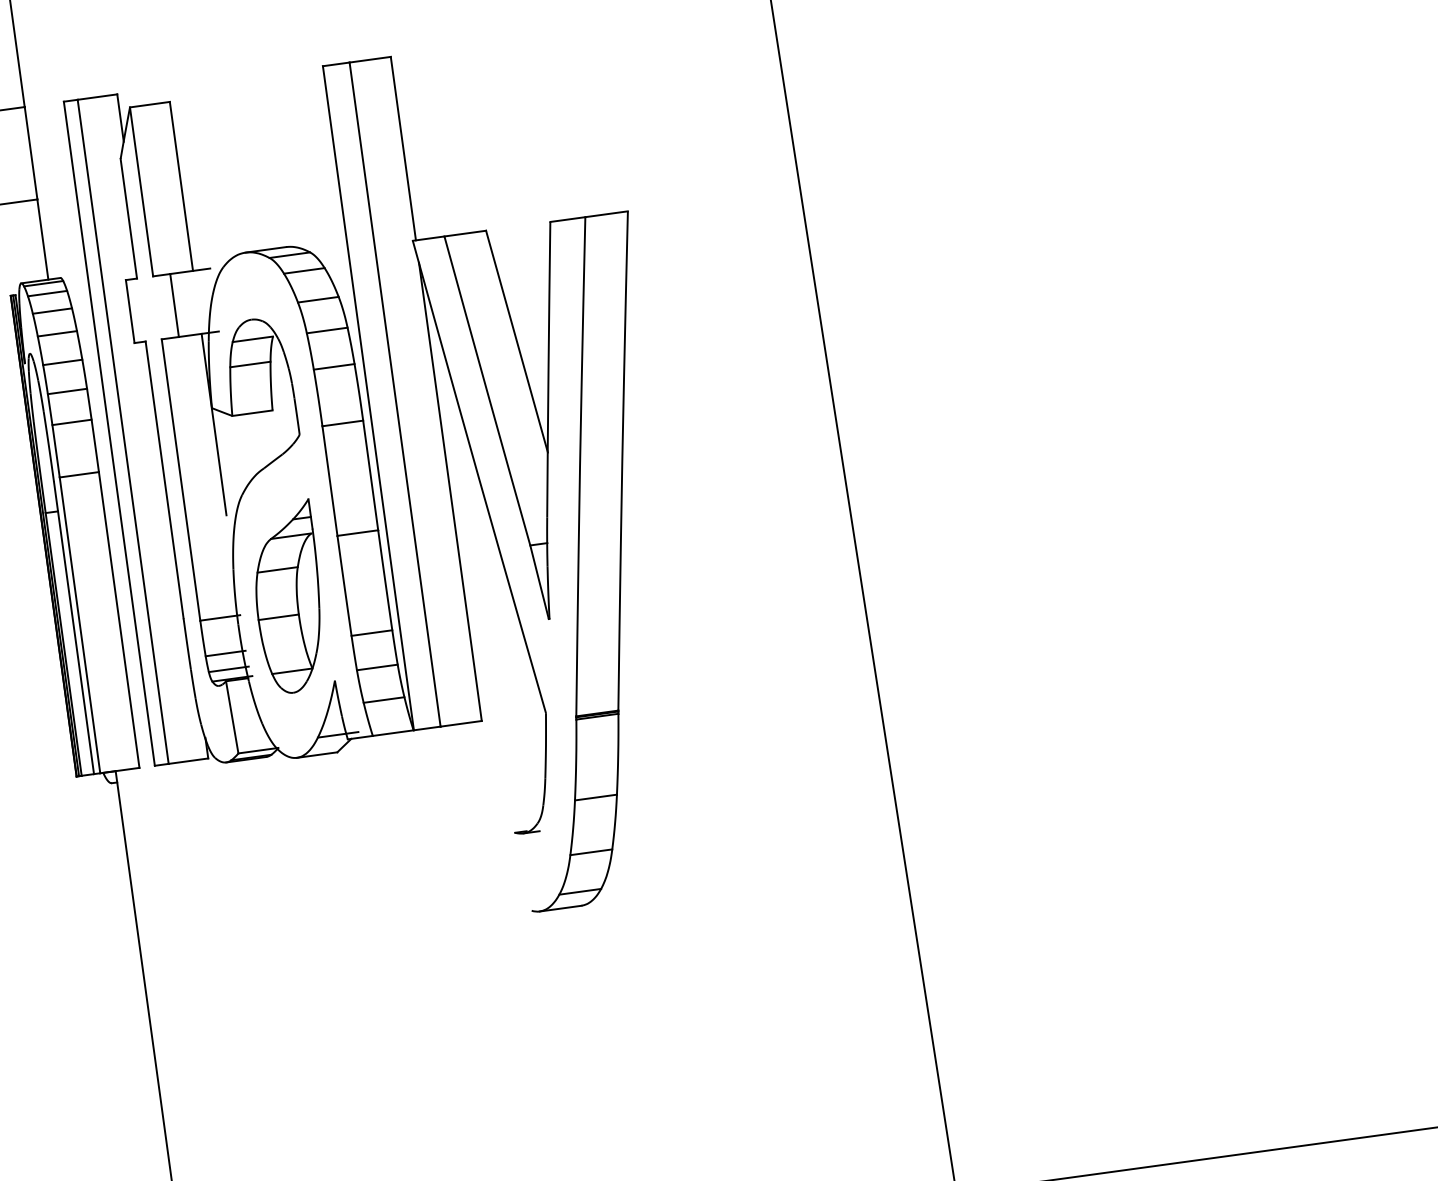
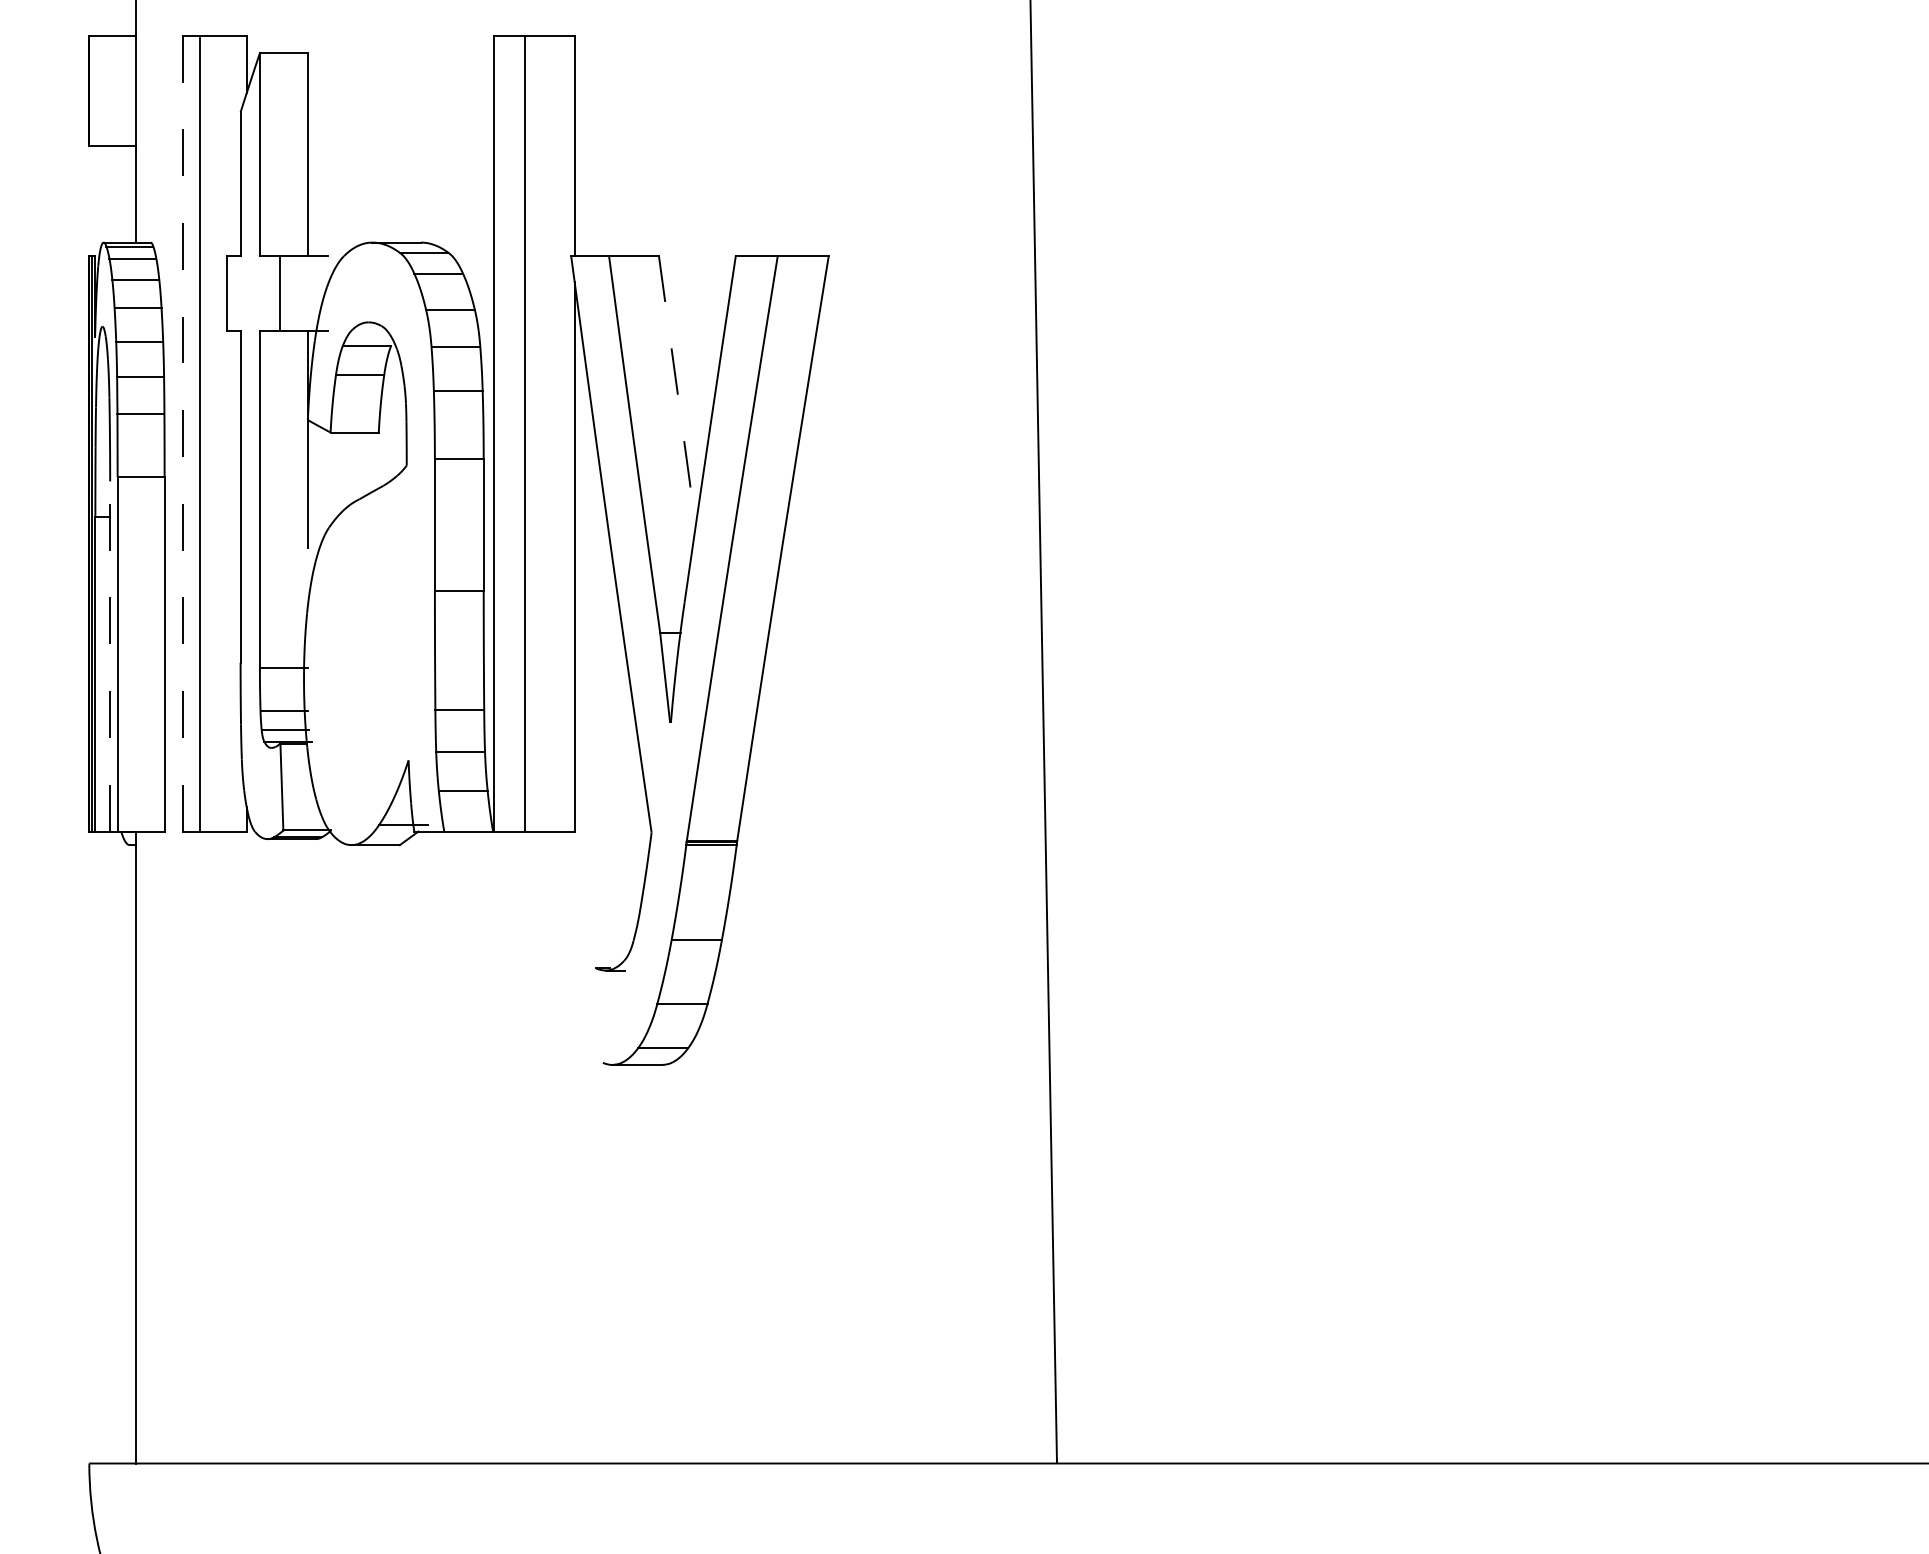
line: (517, 342) -> (677, 391), solid -> dashed
line: (109, 433) -> (183, 433), solid -> dashed
part: (288, 597) -> (367, 655), removed
line: (74, 627) -> (110, 655), solid -> dashed

